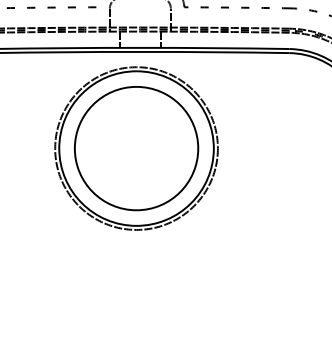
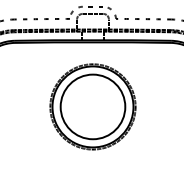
part: (135, 147) -> (92, 106), moved

